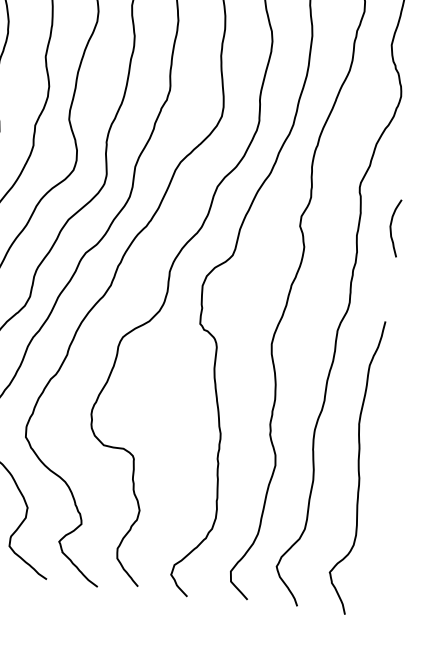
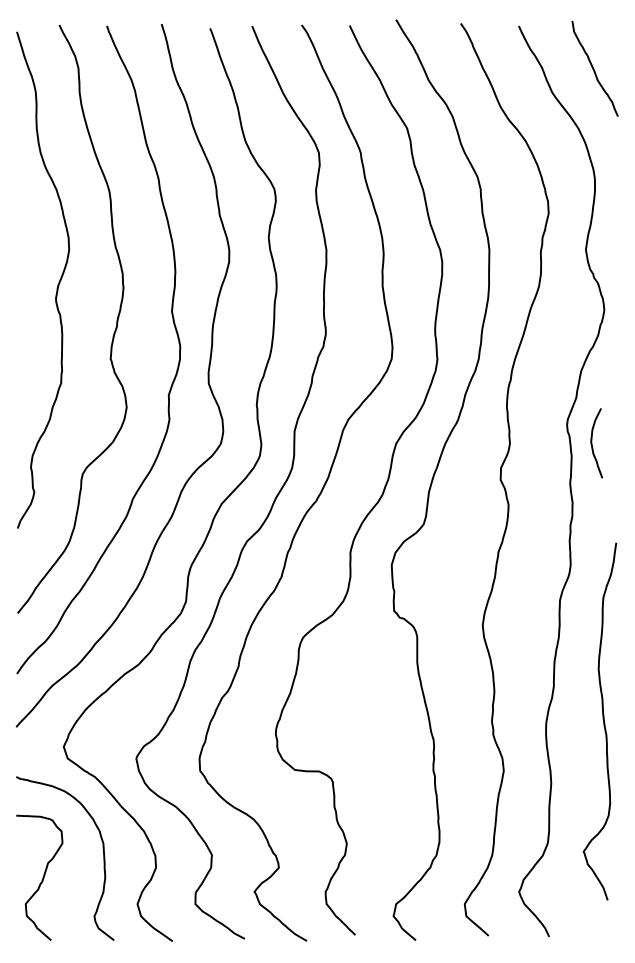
curve: (391, 227) -> (592, 443), moved
curve: (357, 465) -> (602, 719), moved

